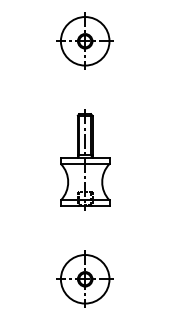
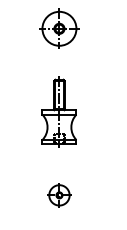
part: (85, 279) -> (59, 195), size x0.6

